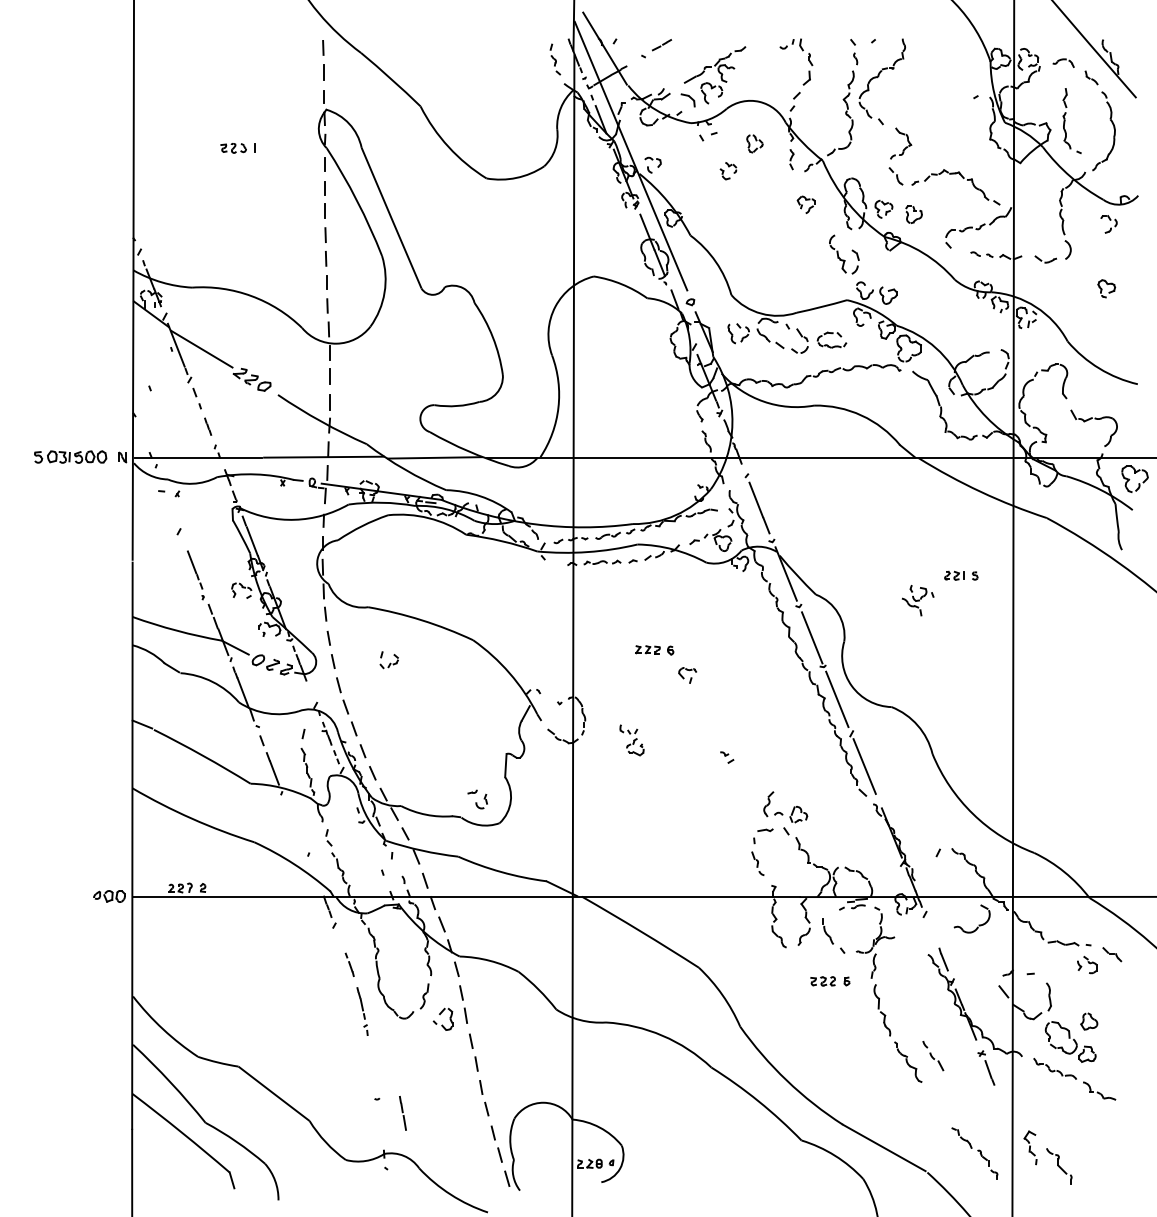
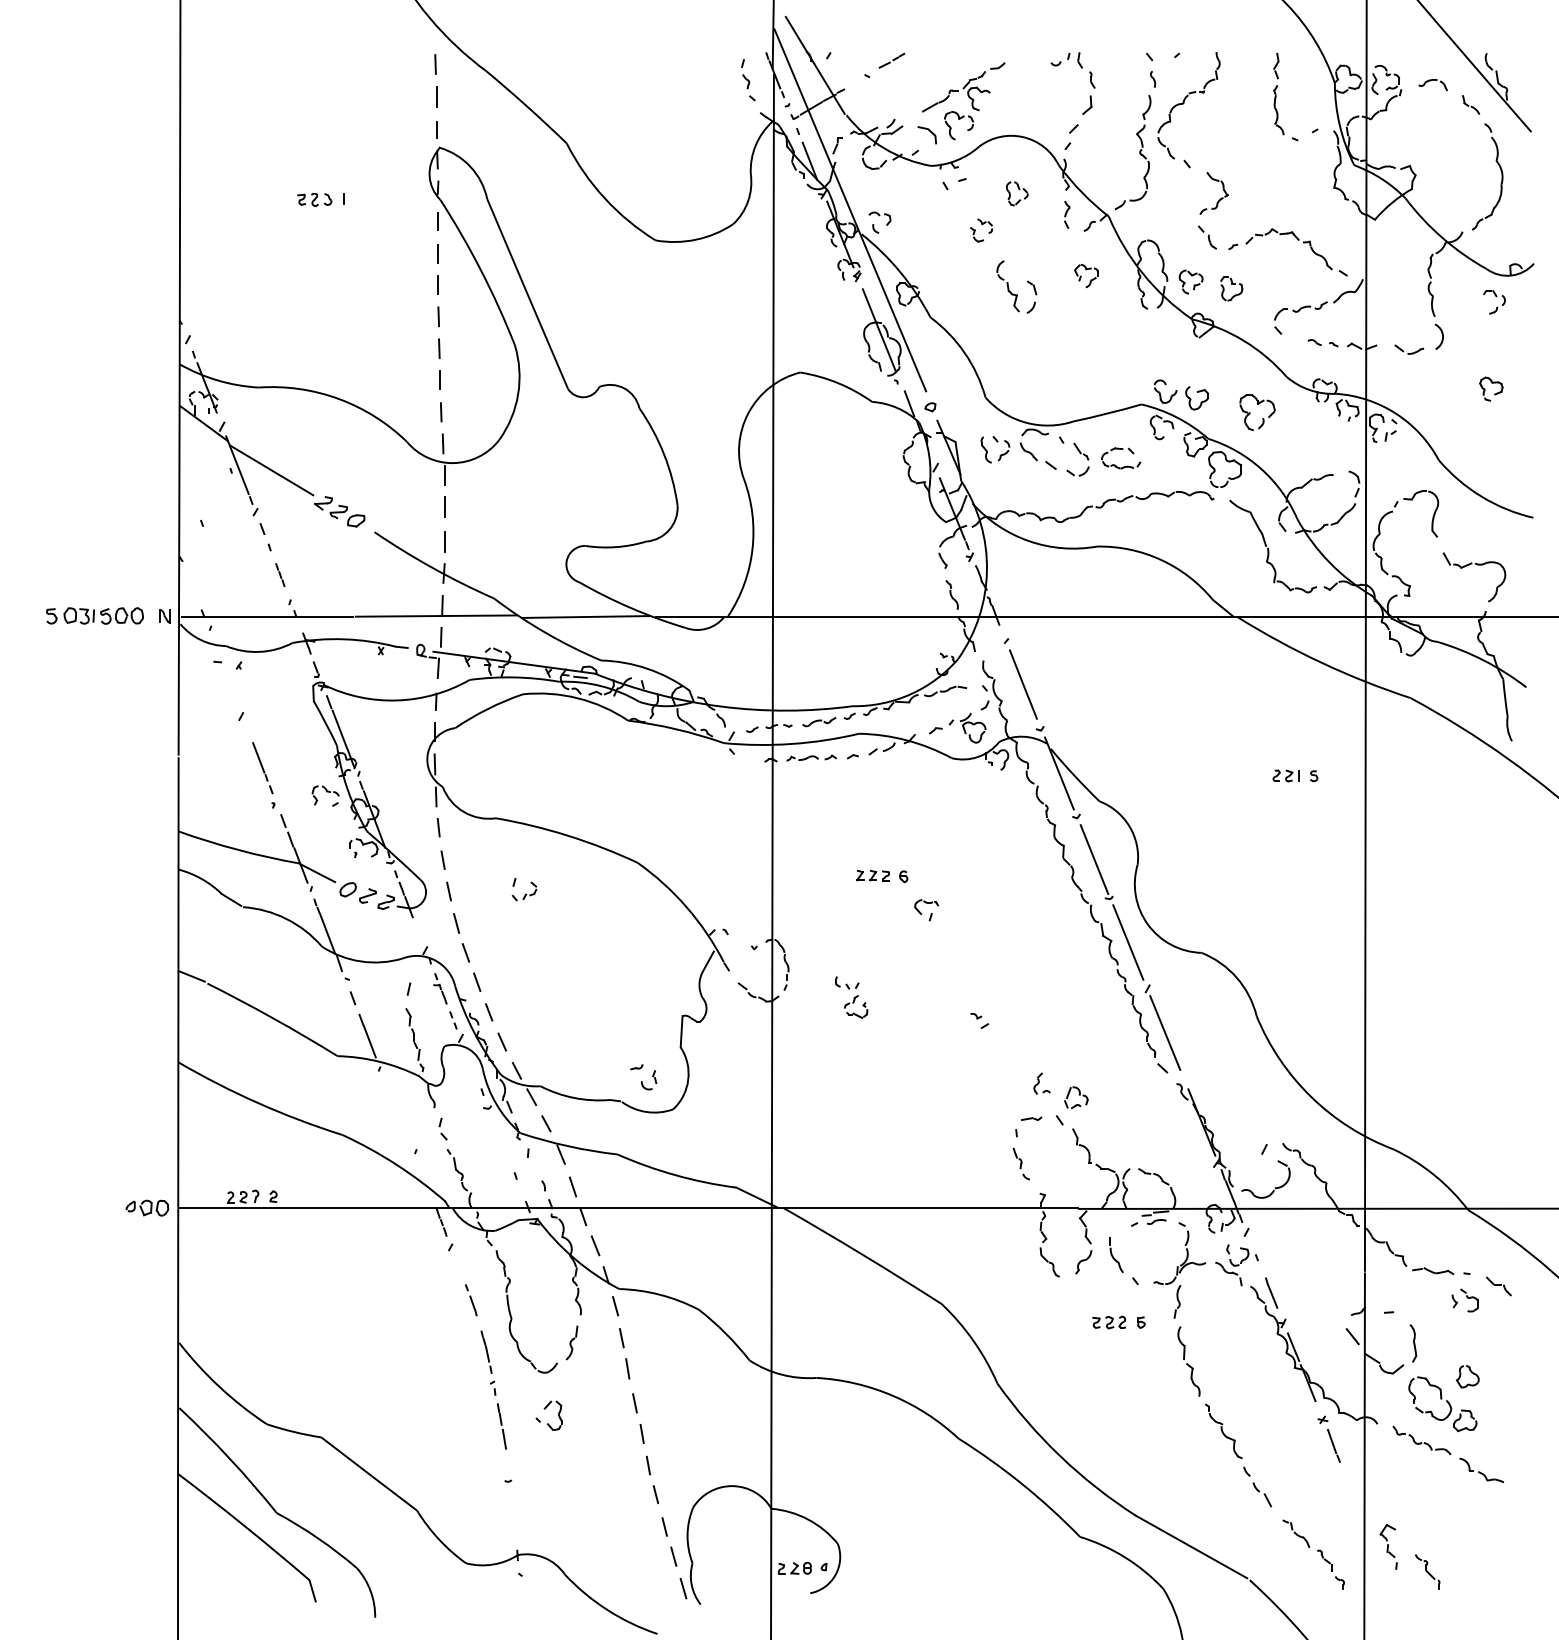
part: (1065, 120) -> (1276, 96), moved
part: (838, 254) -> (1009, 287), moved
part: (1129, 479) -> (1250, 412), moved
part: (917, 600) -> (1236, 1265), moved
part: (772, 804) -> (1041, 1083), size x0.62
part: (978, 924) -> (1274, 1187), moved
part: (440, 1014) -> (545, 1409), moved
part: (933, 1055) -> (1257, 1486), moved
line: (402, 1112) -> (501, 1425), moved
part: (1059, 1166) -> (1427, 1571), size x0.71

